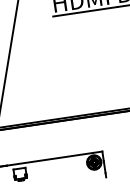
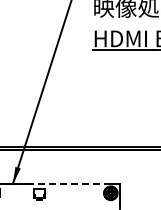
line: (49, 159) -> (69, 184), solid -> dashed

